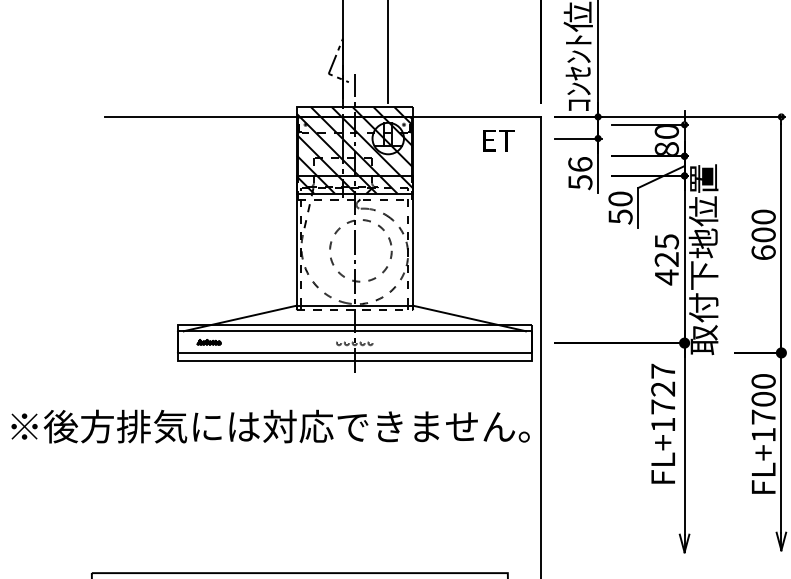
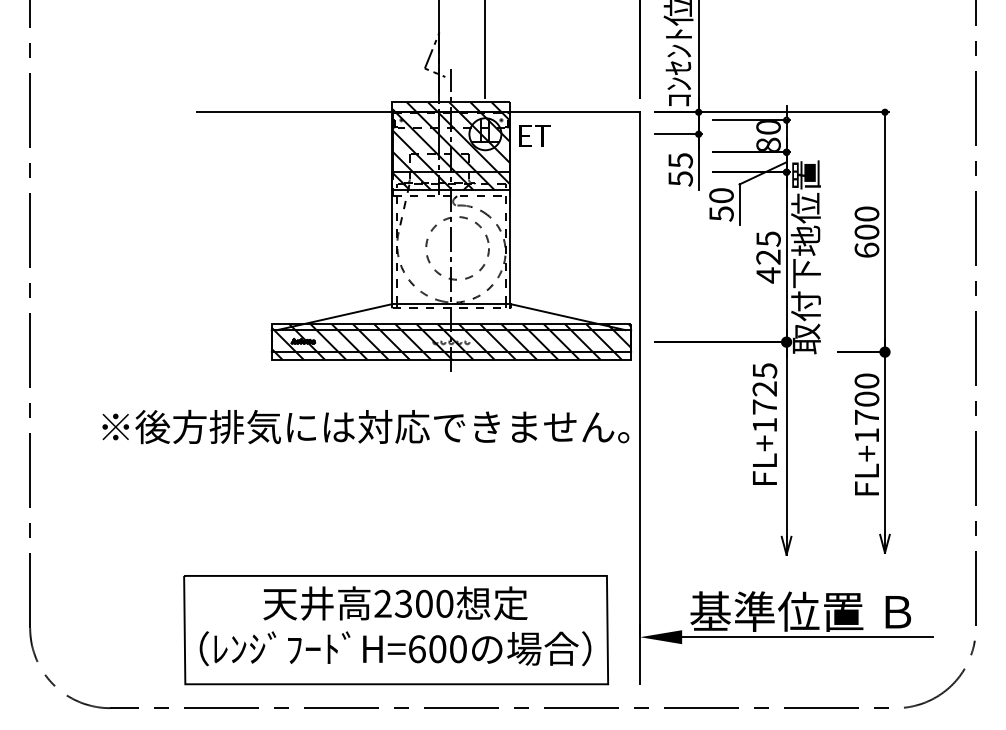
text: (498, 139) -> (534, 135), moved
text: (580, 164) -> (680, 160), 56 -> 55
hatch: (354, 343) -> (451, 342), added
text: (663, 371) -> (765, 370), FL+1727 -> FL+1725

